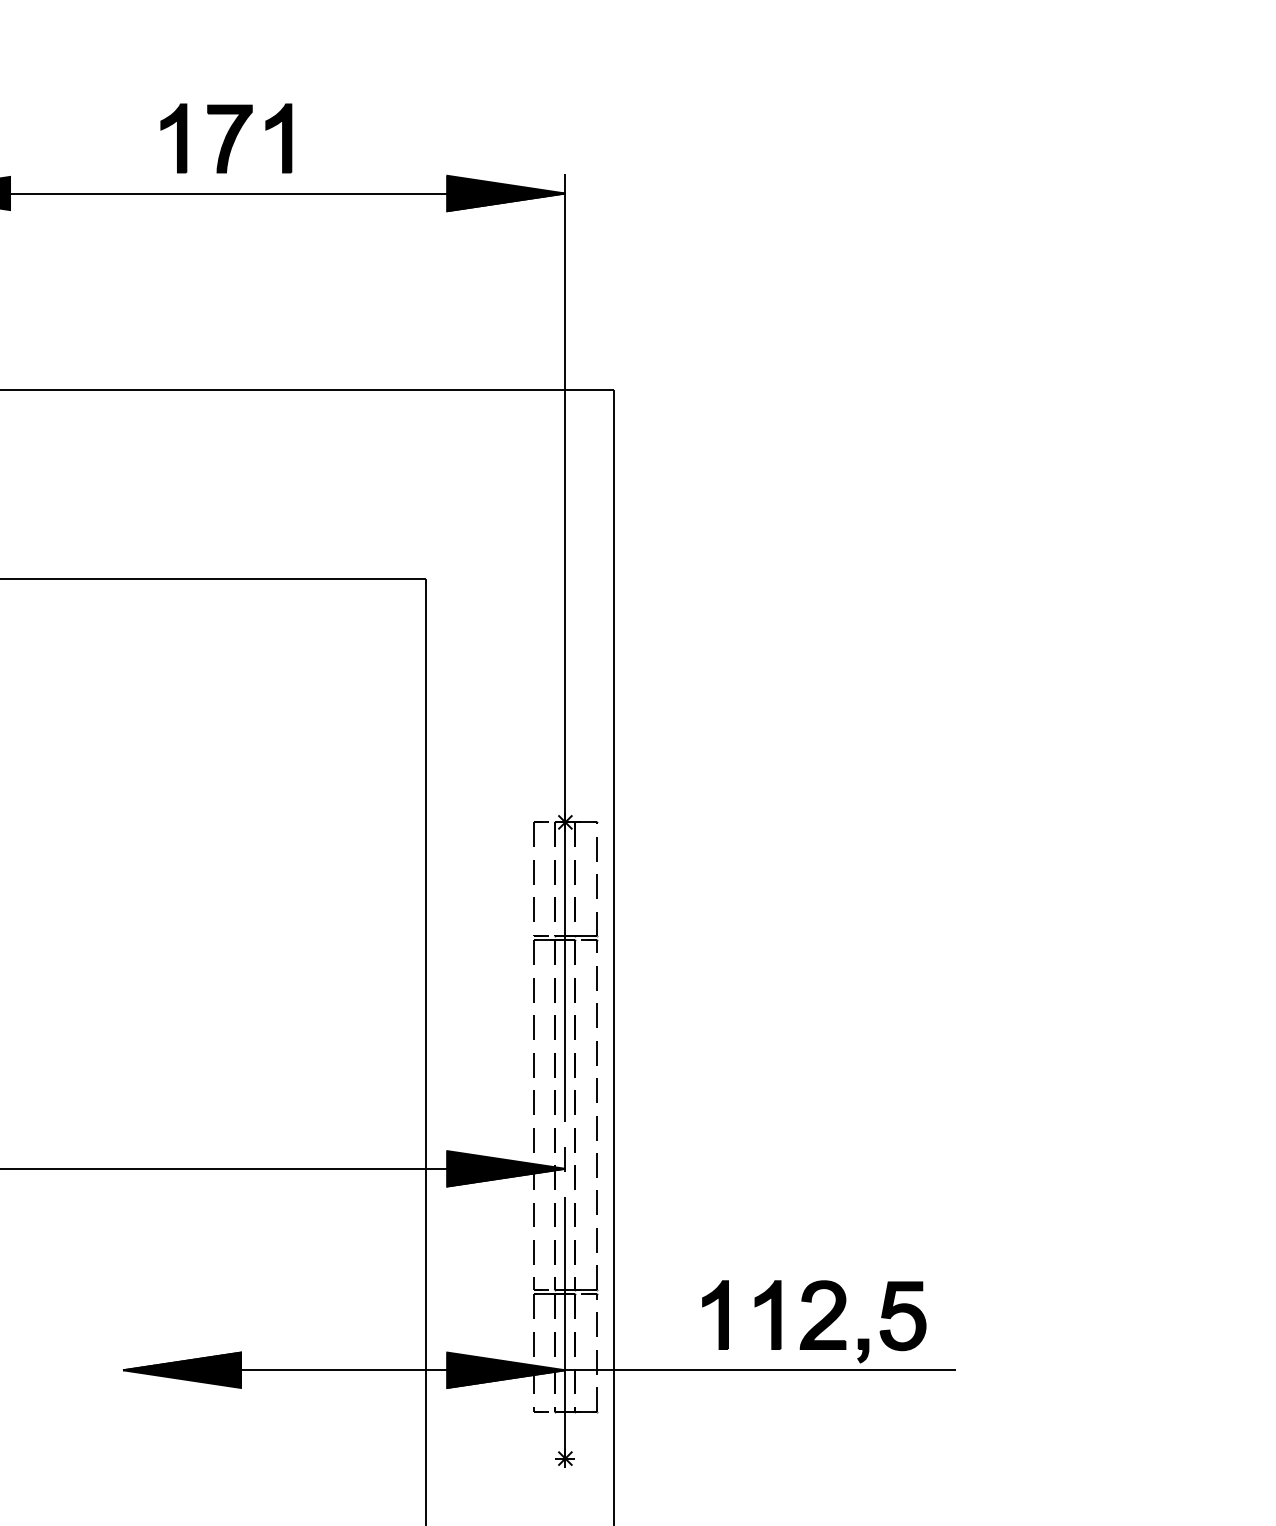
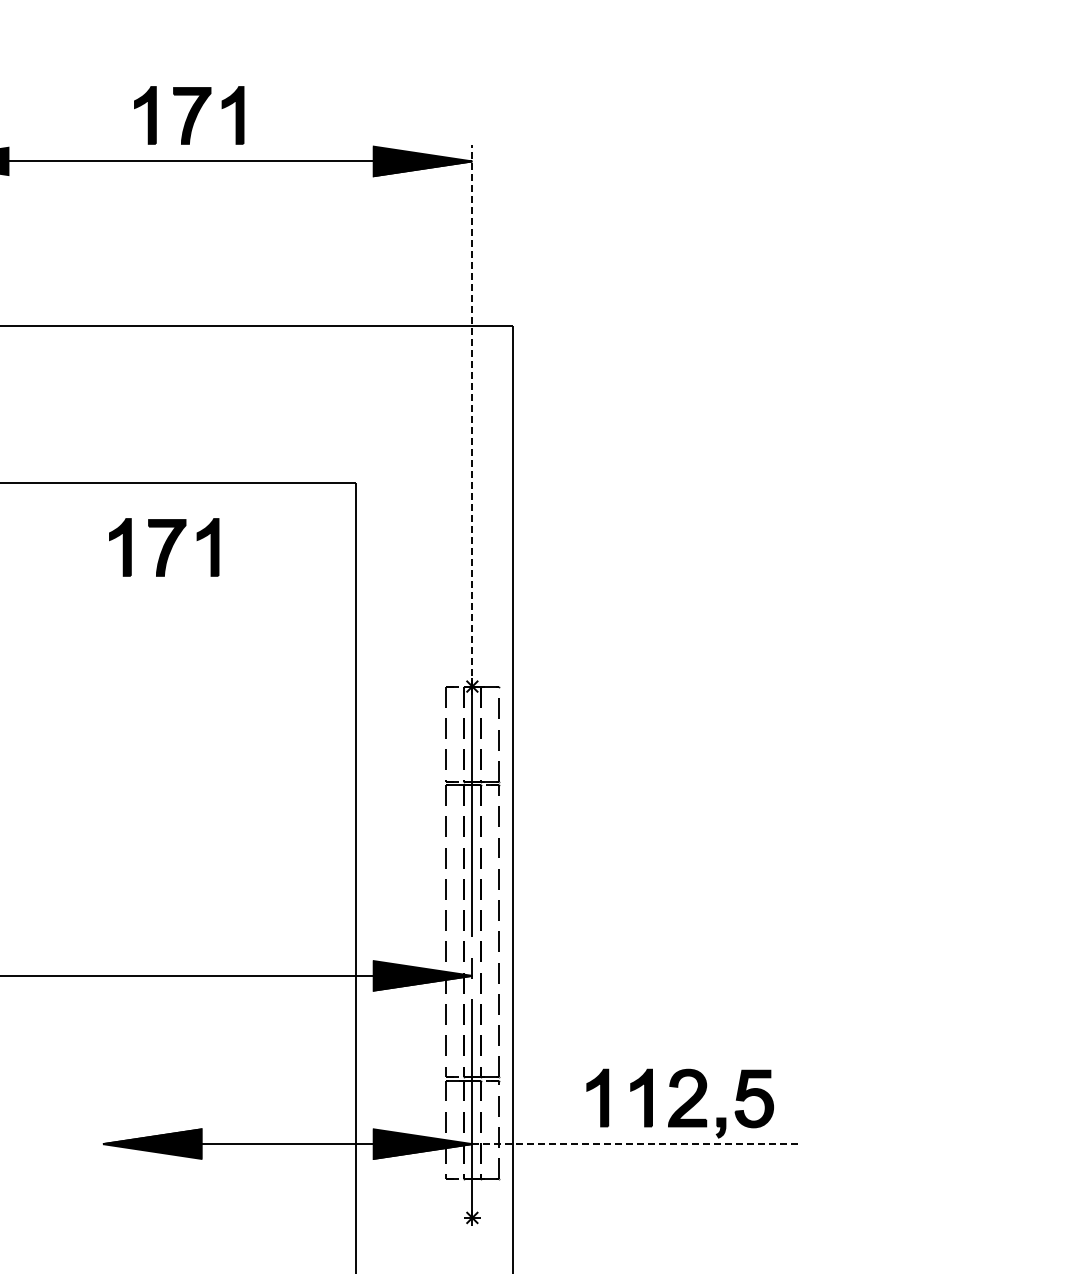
line: (565, 497) -> (472, 415), solid -> dashed
part: (196, 655) -> (164, 547), added
line: (760, 1370) -> (635, 1144), solid -> dashed

